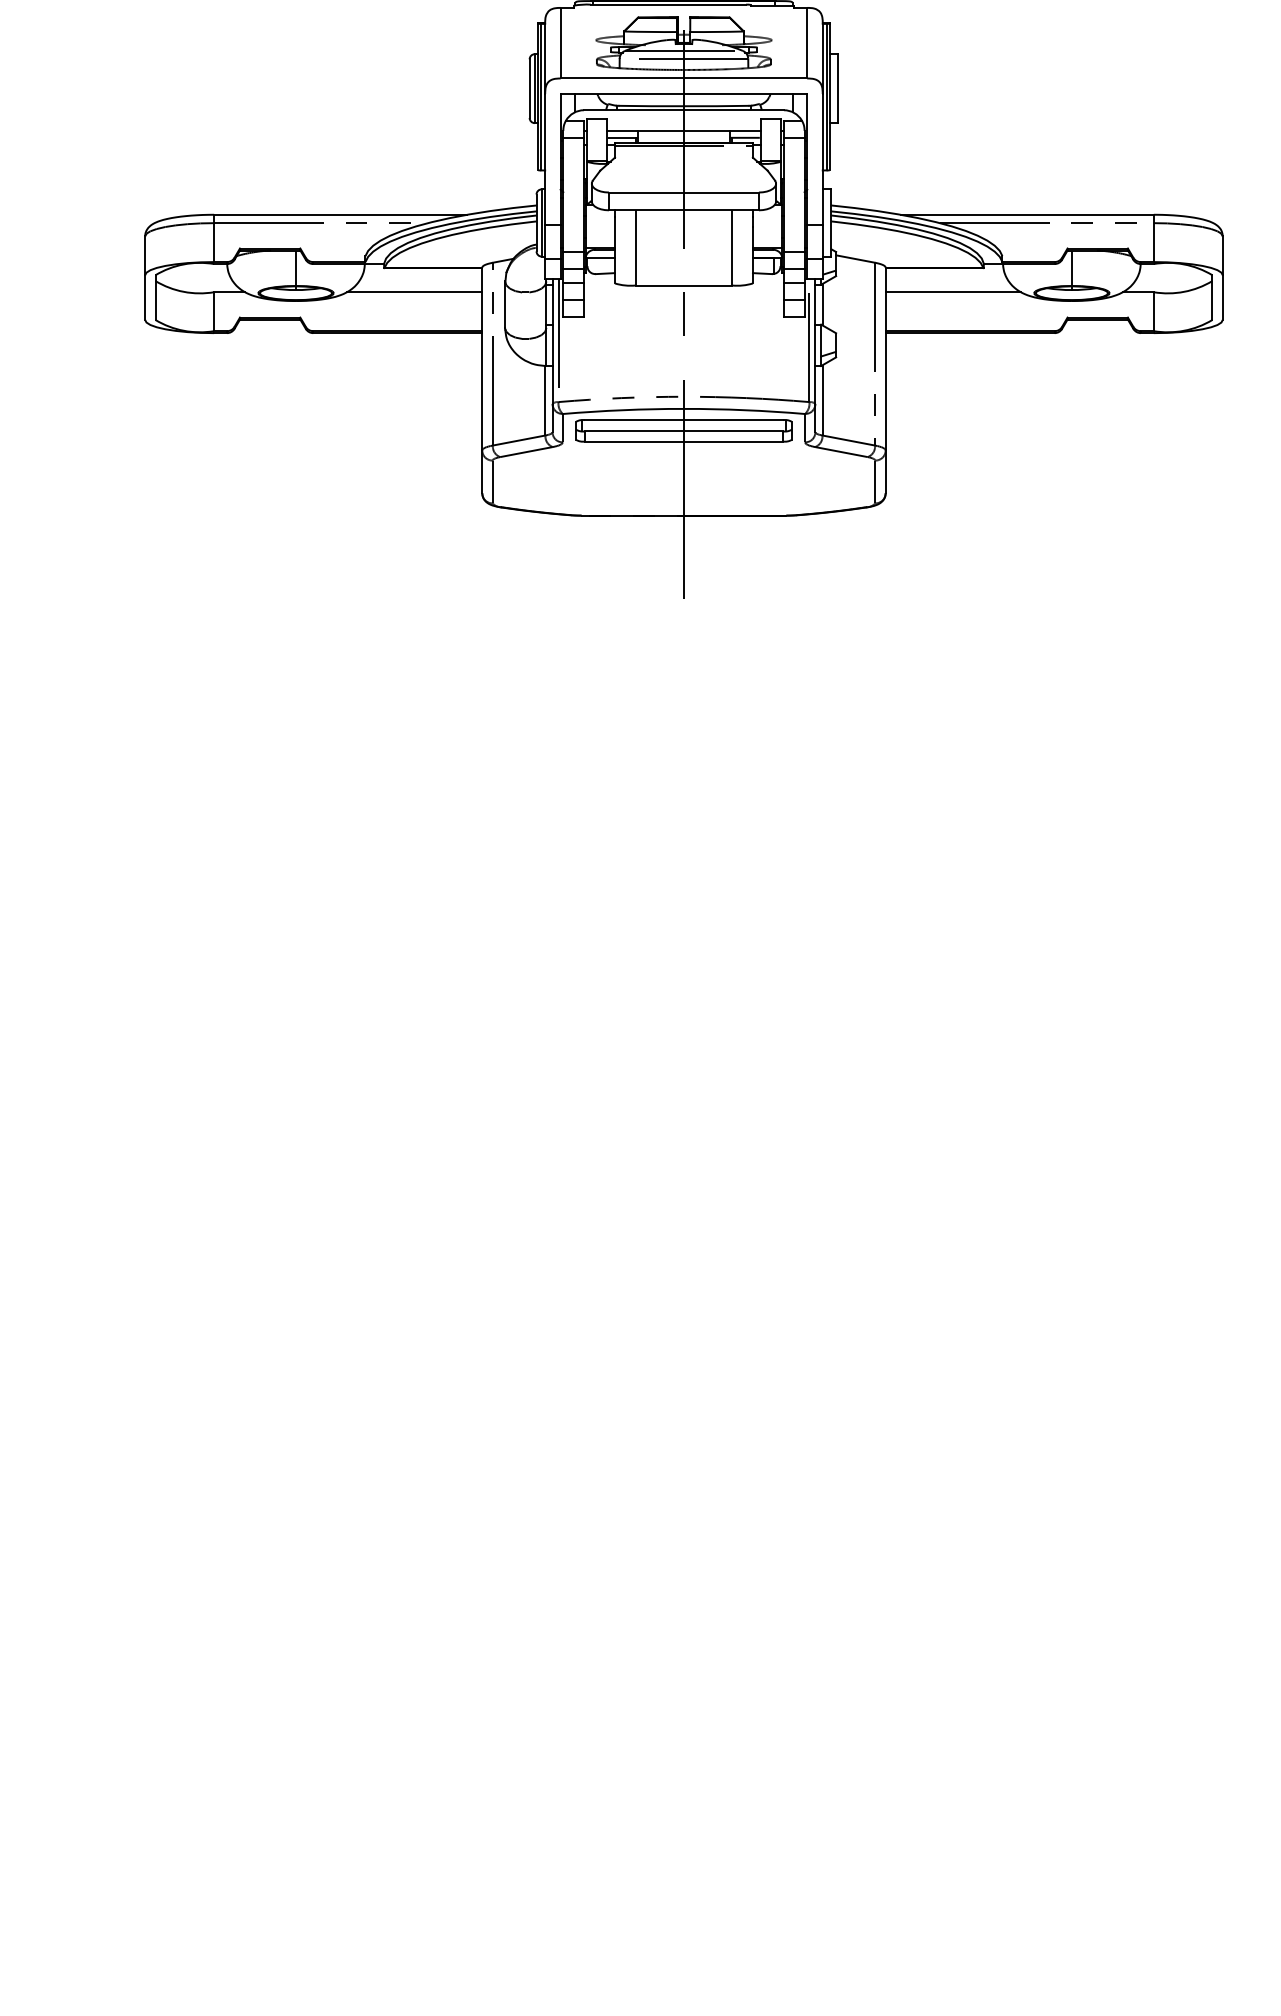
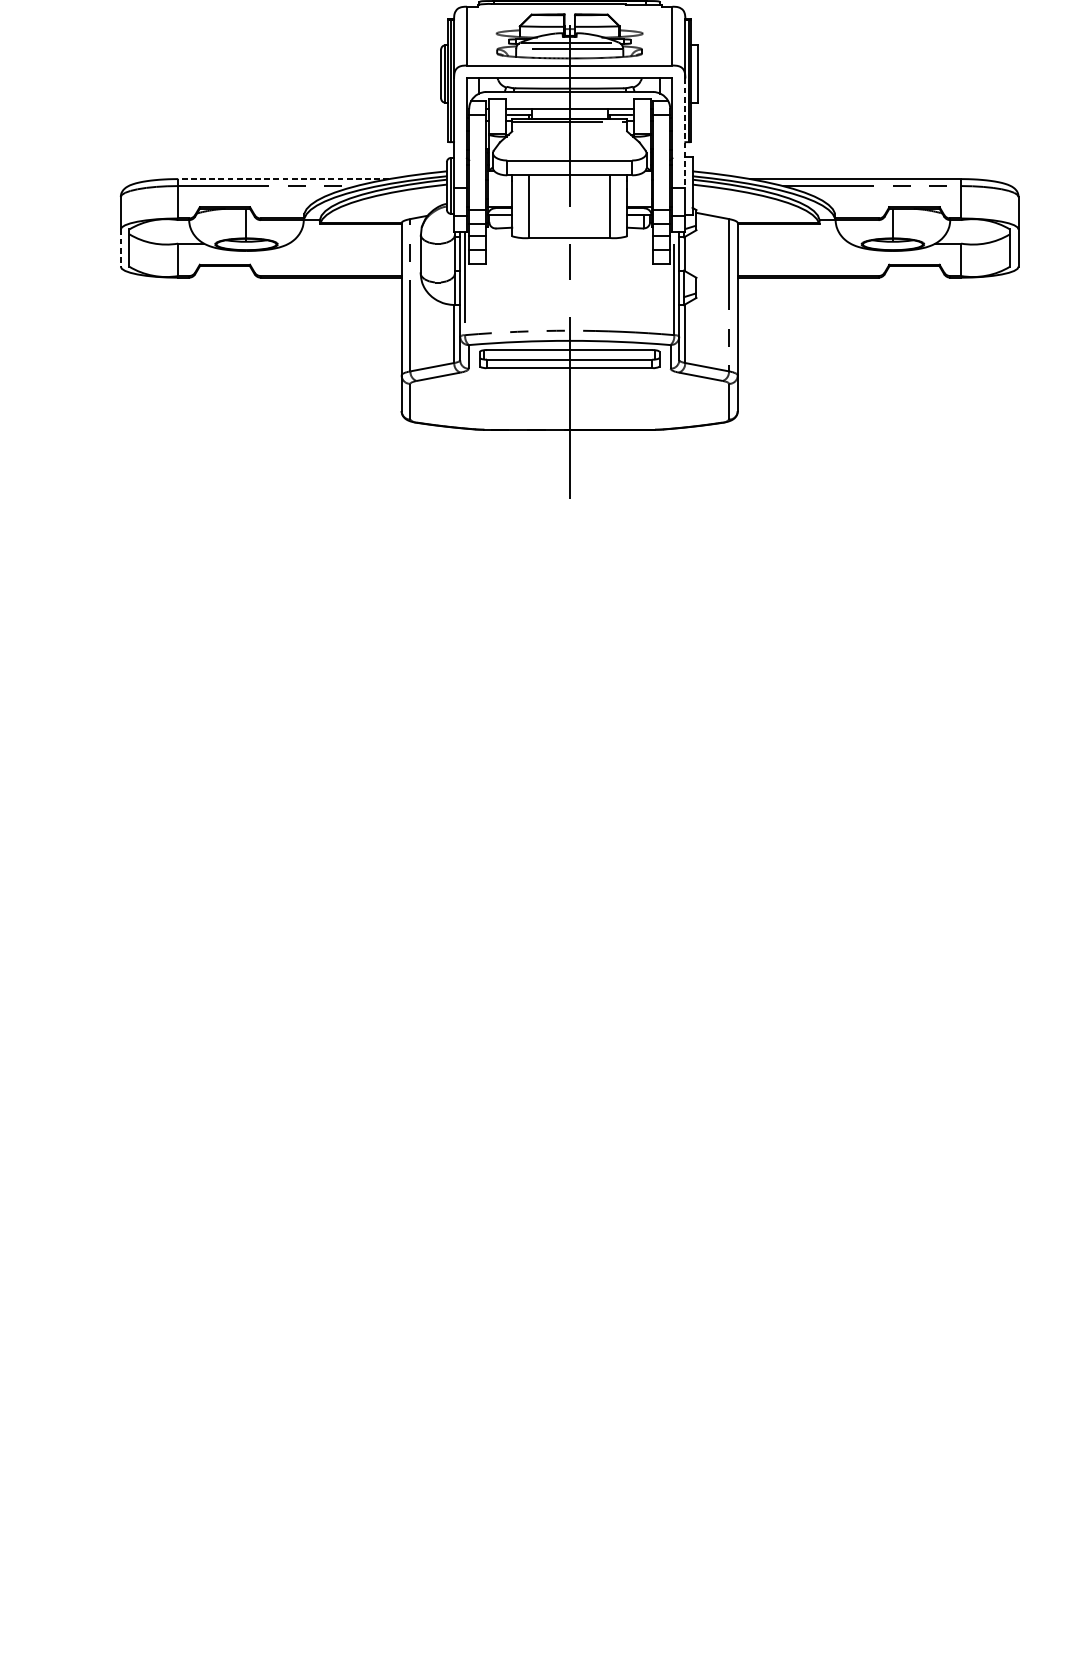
line: (822, 159) -> (685, 133), solid -> dashed
line: (340, 214) -> (283, 178), solid -> dashed
line: (414, 292) -> (345, 243), removed
line: (953, 292) -> (794, 243), removed
line: (145, 298) -> (121, 248), solid -> dashed

